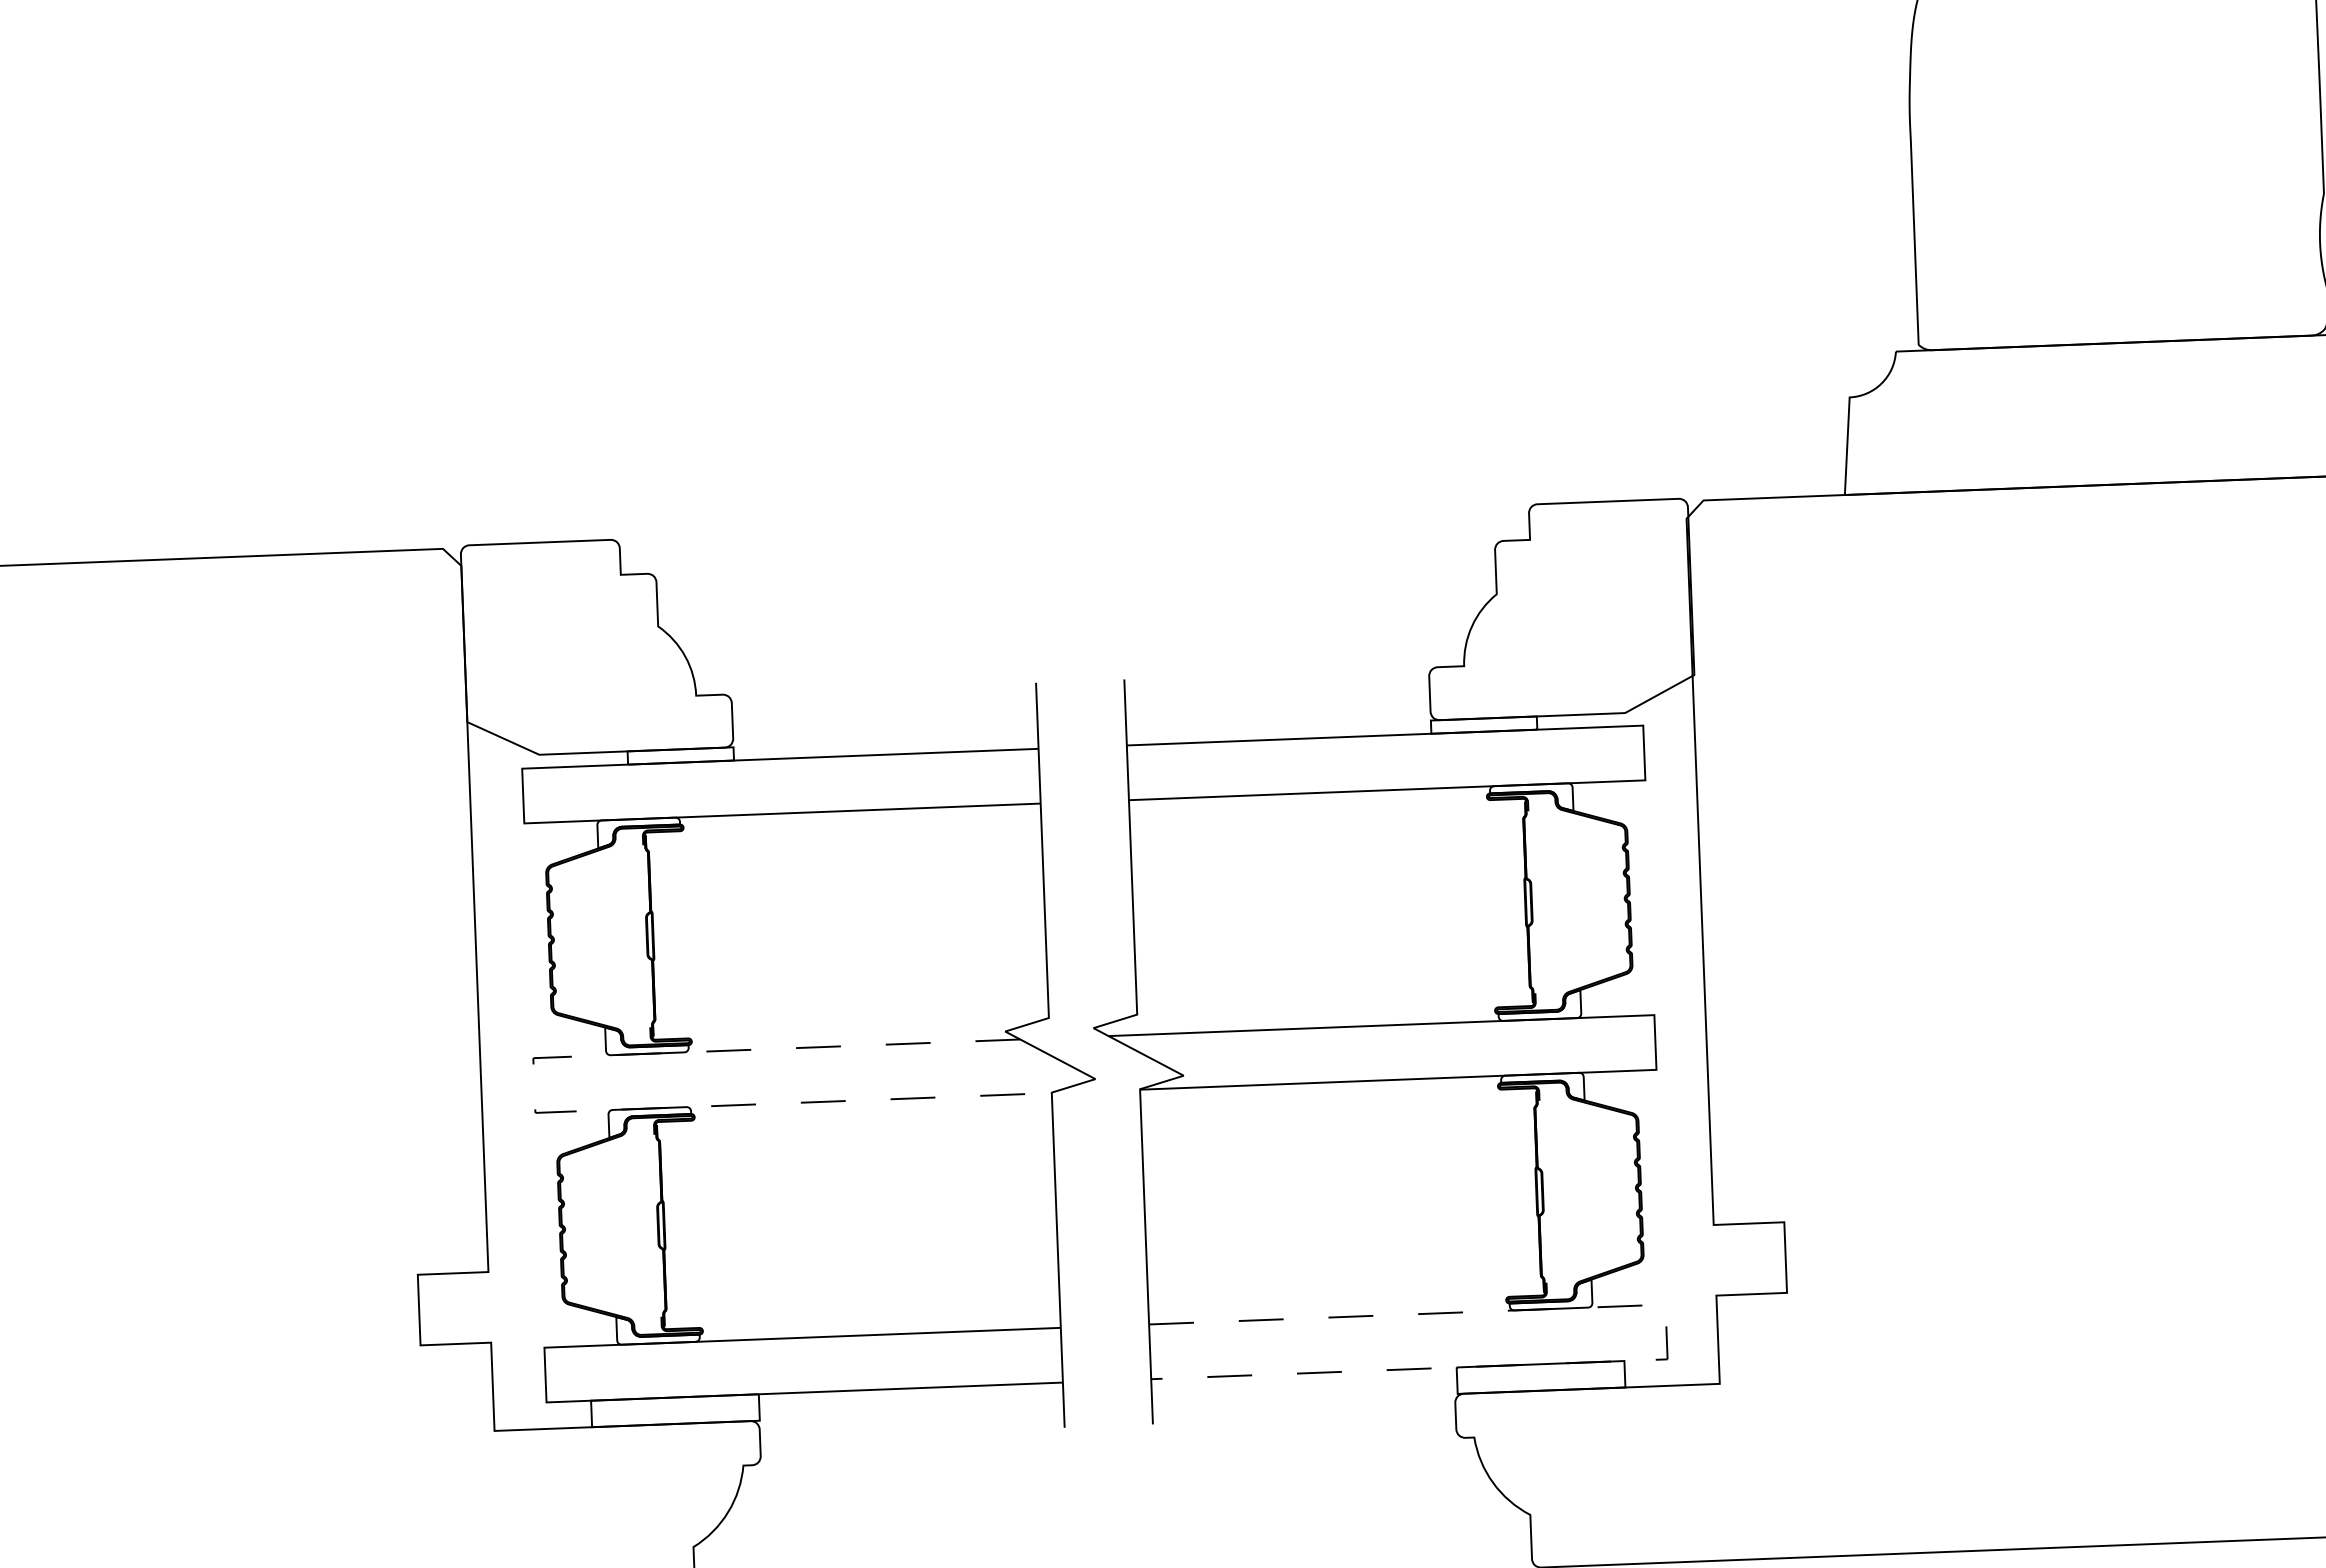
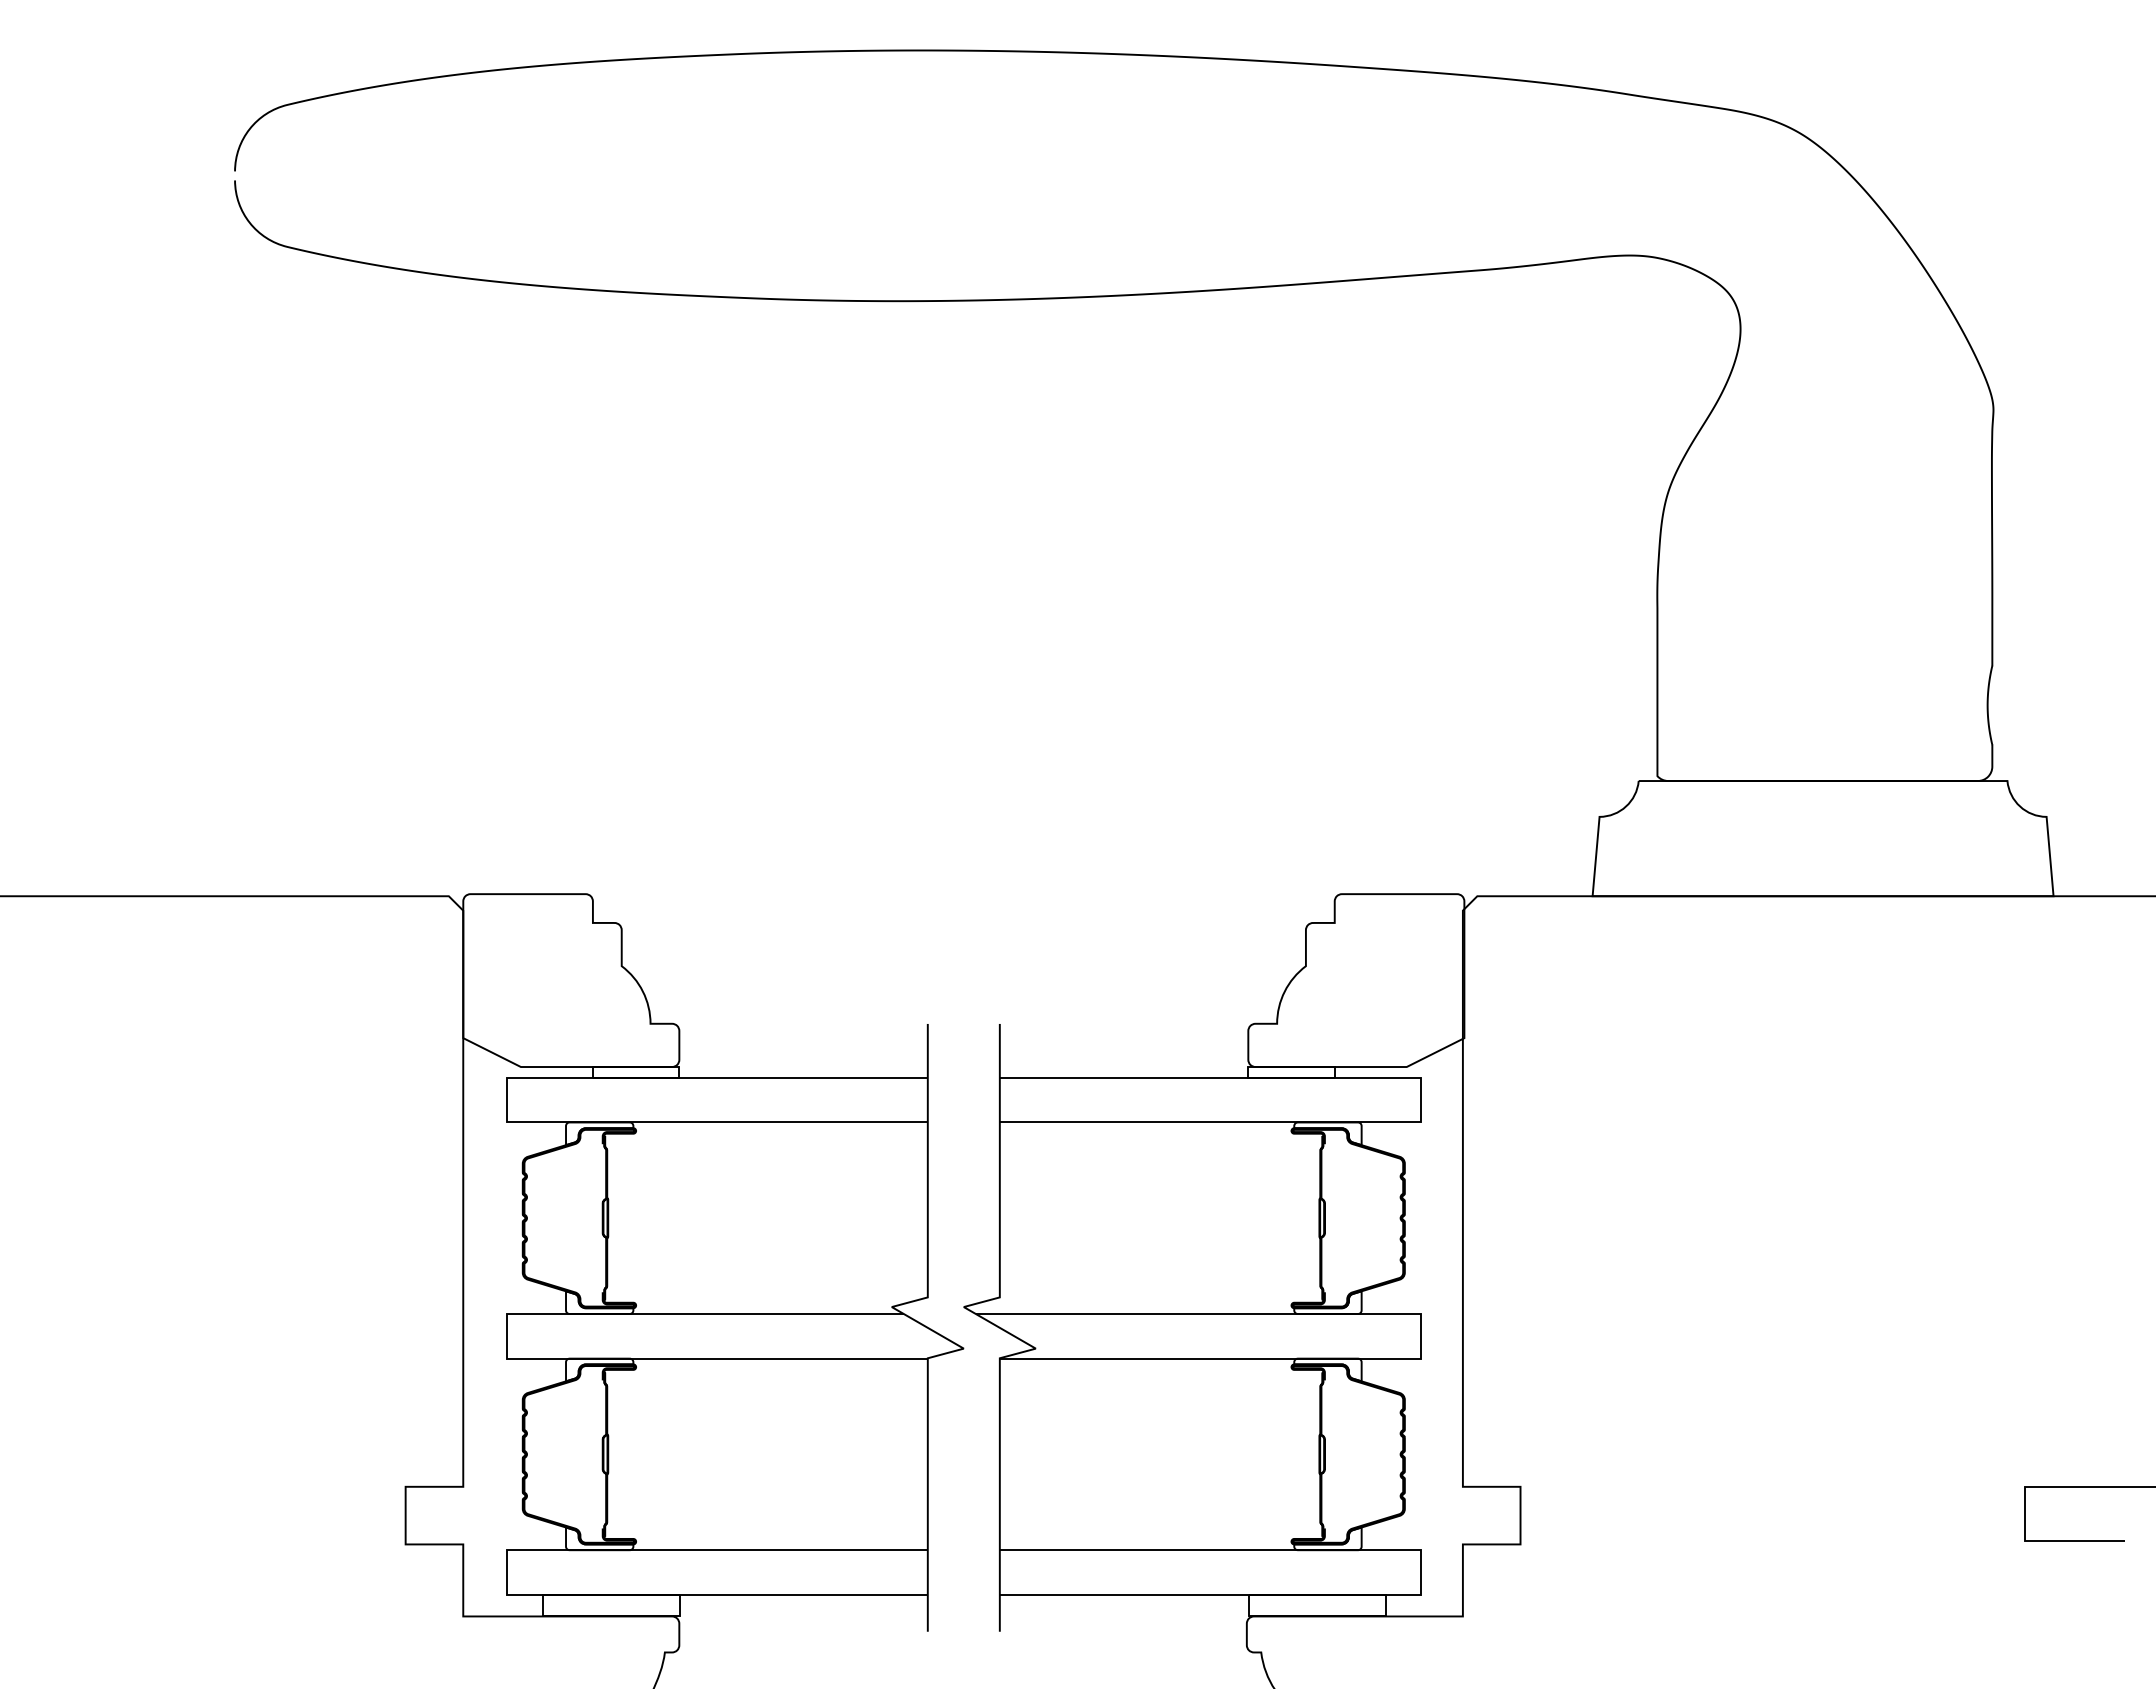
line: (534, 1100) -> (506, 1348), dashed -> solid
line: (1667, 1333) -> (1421, 1573), dashed -> solid

